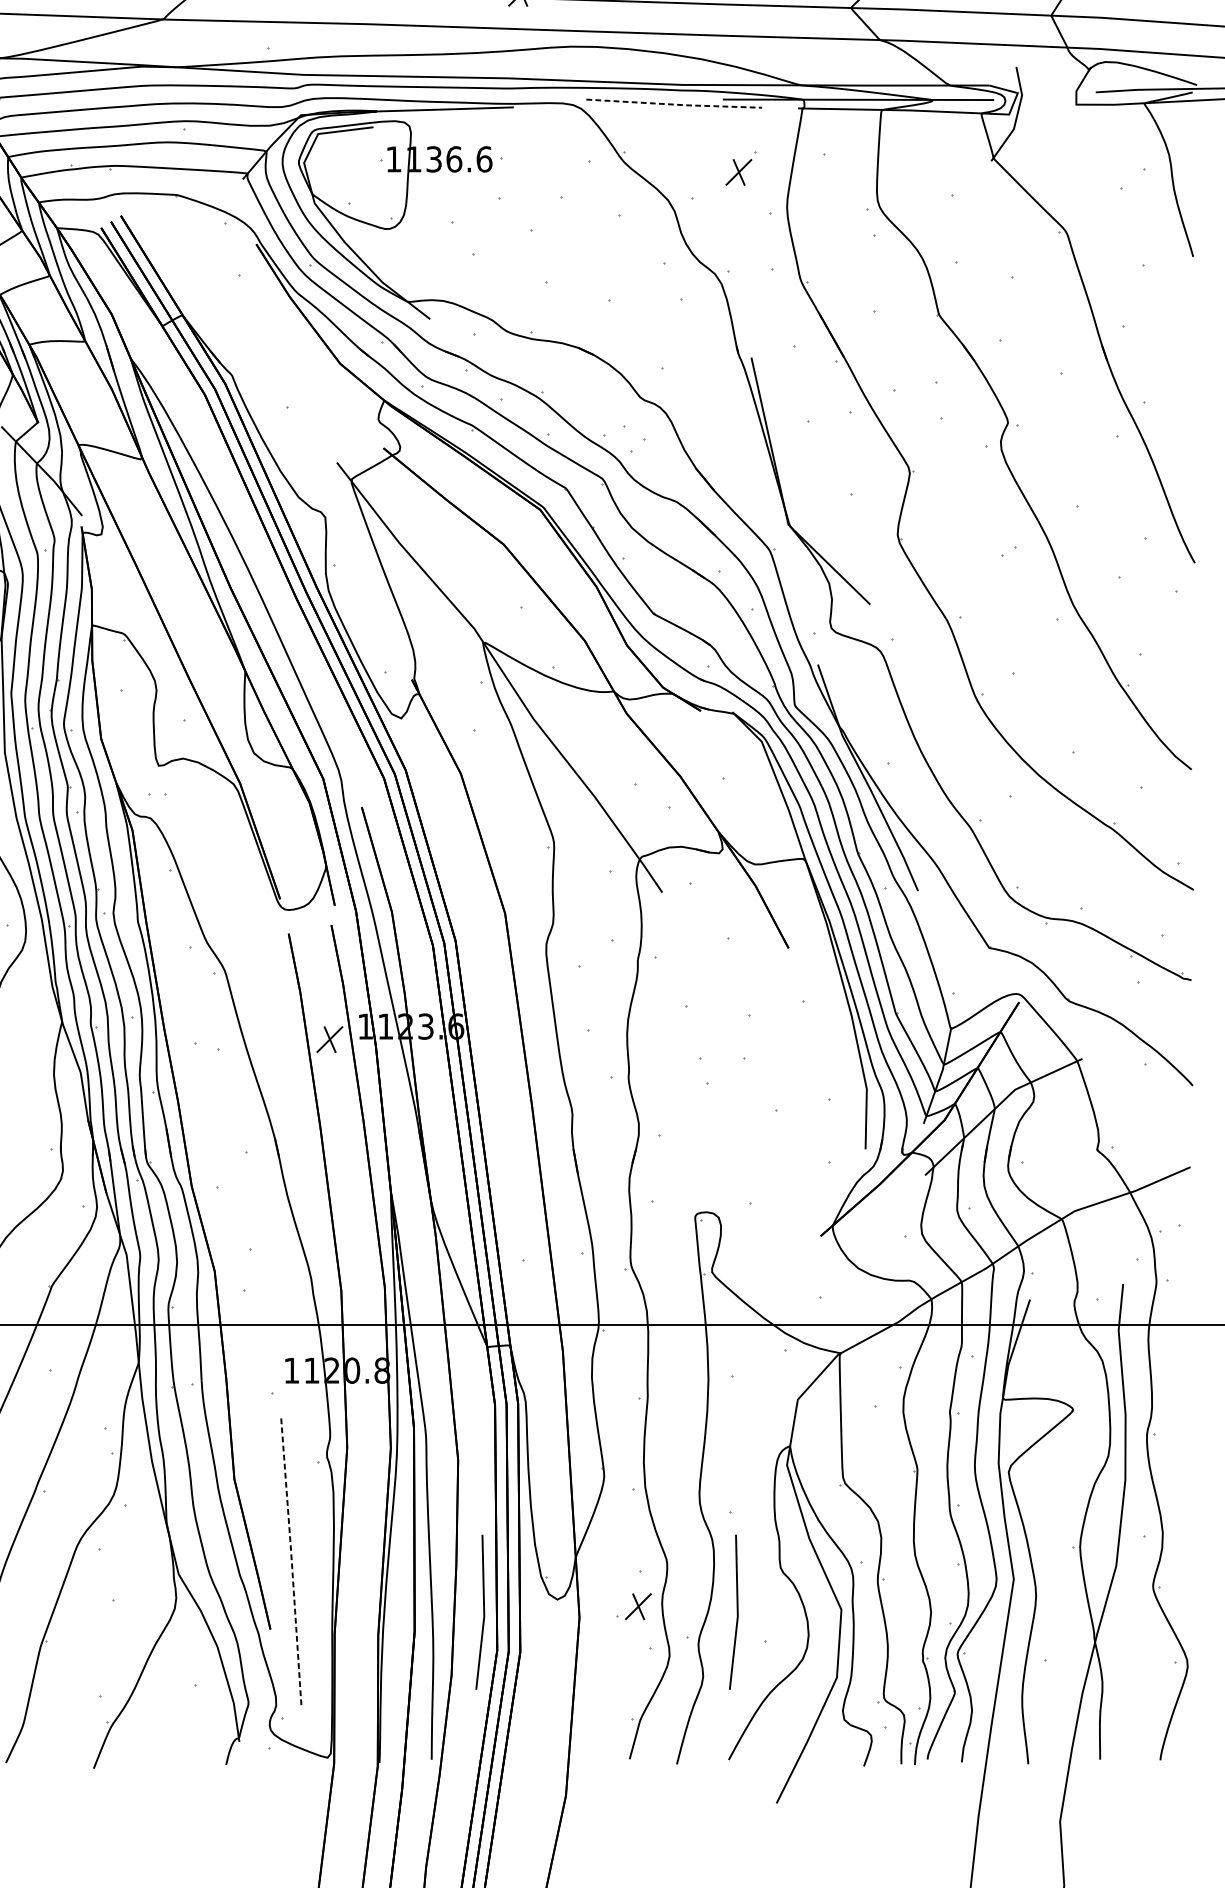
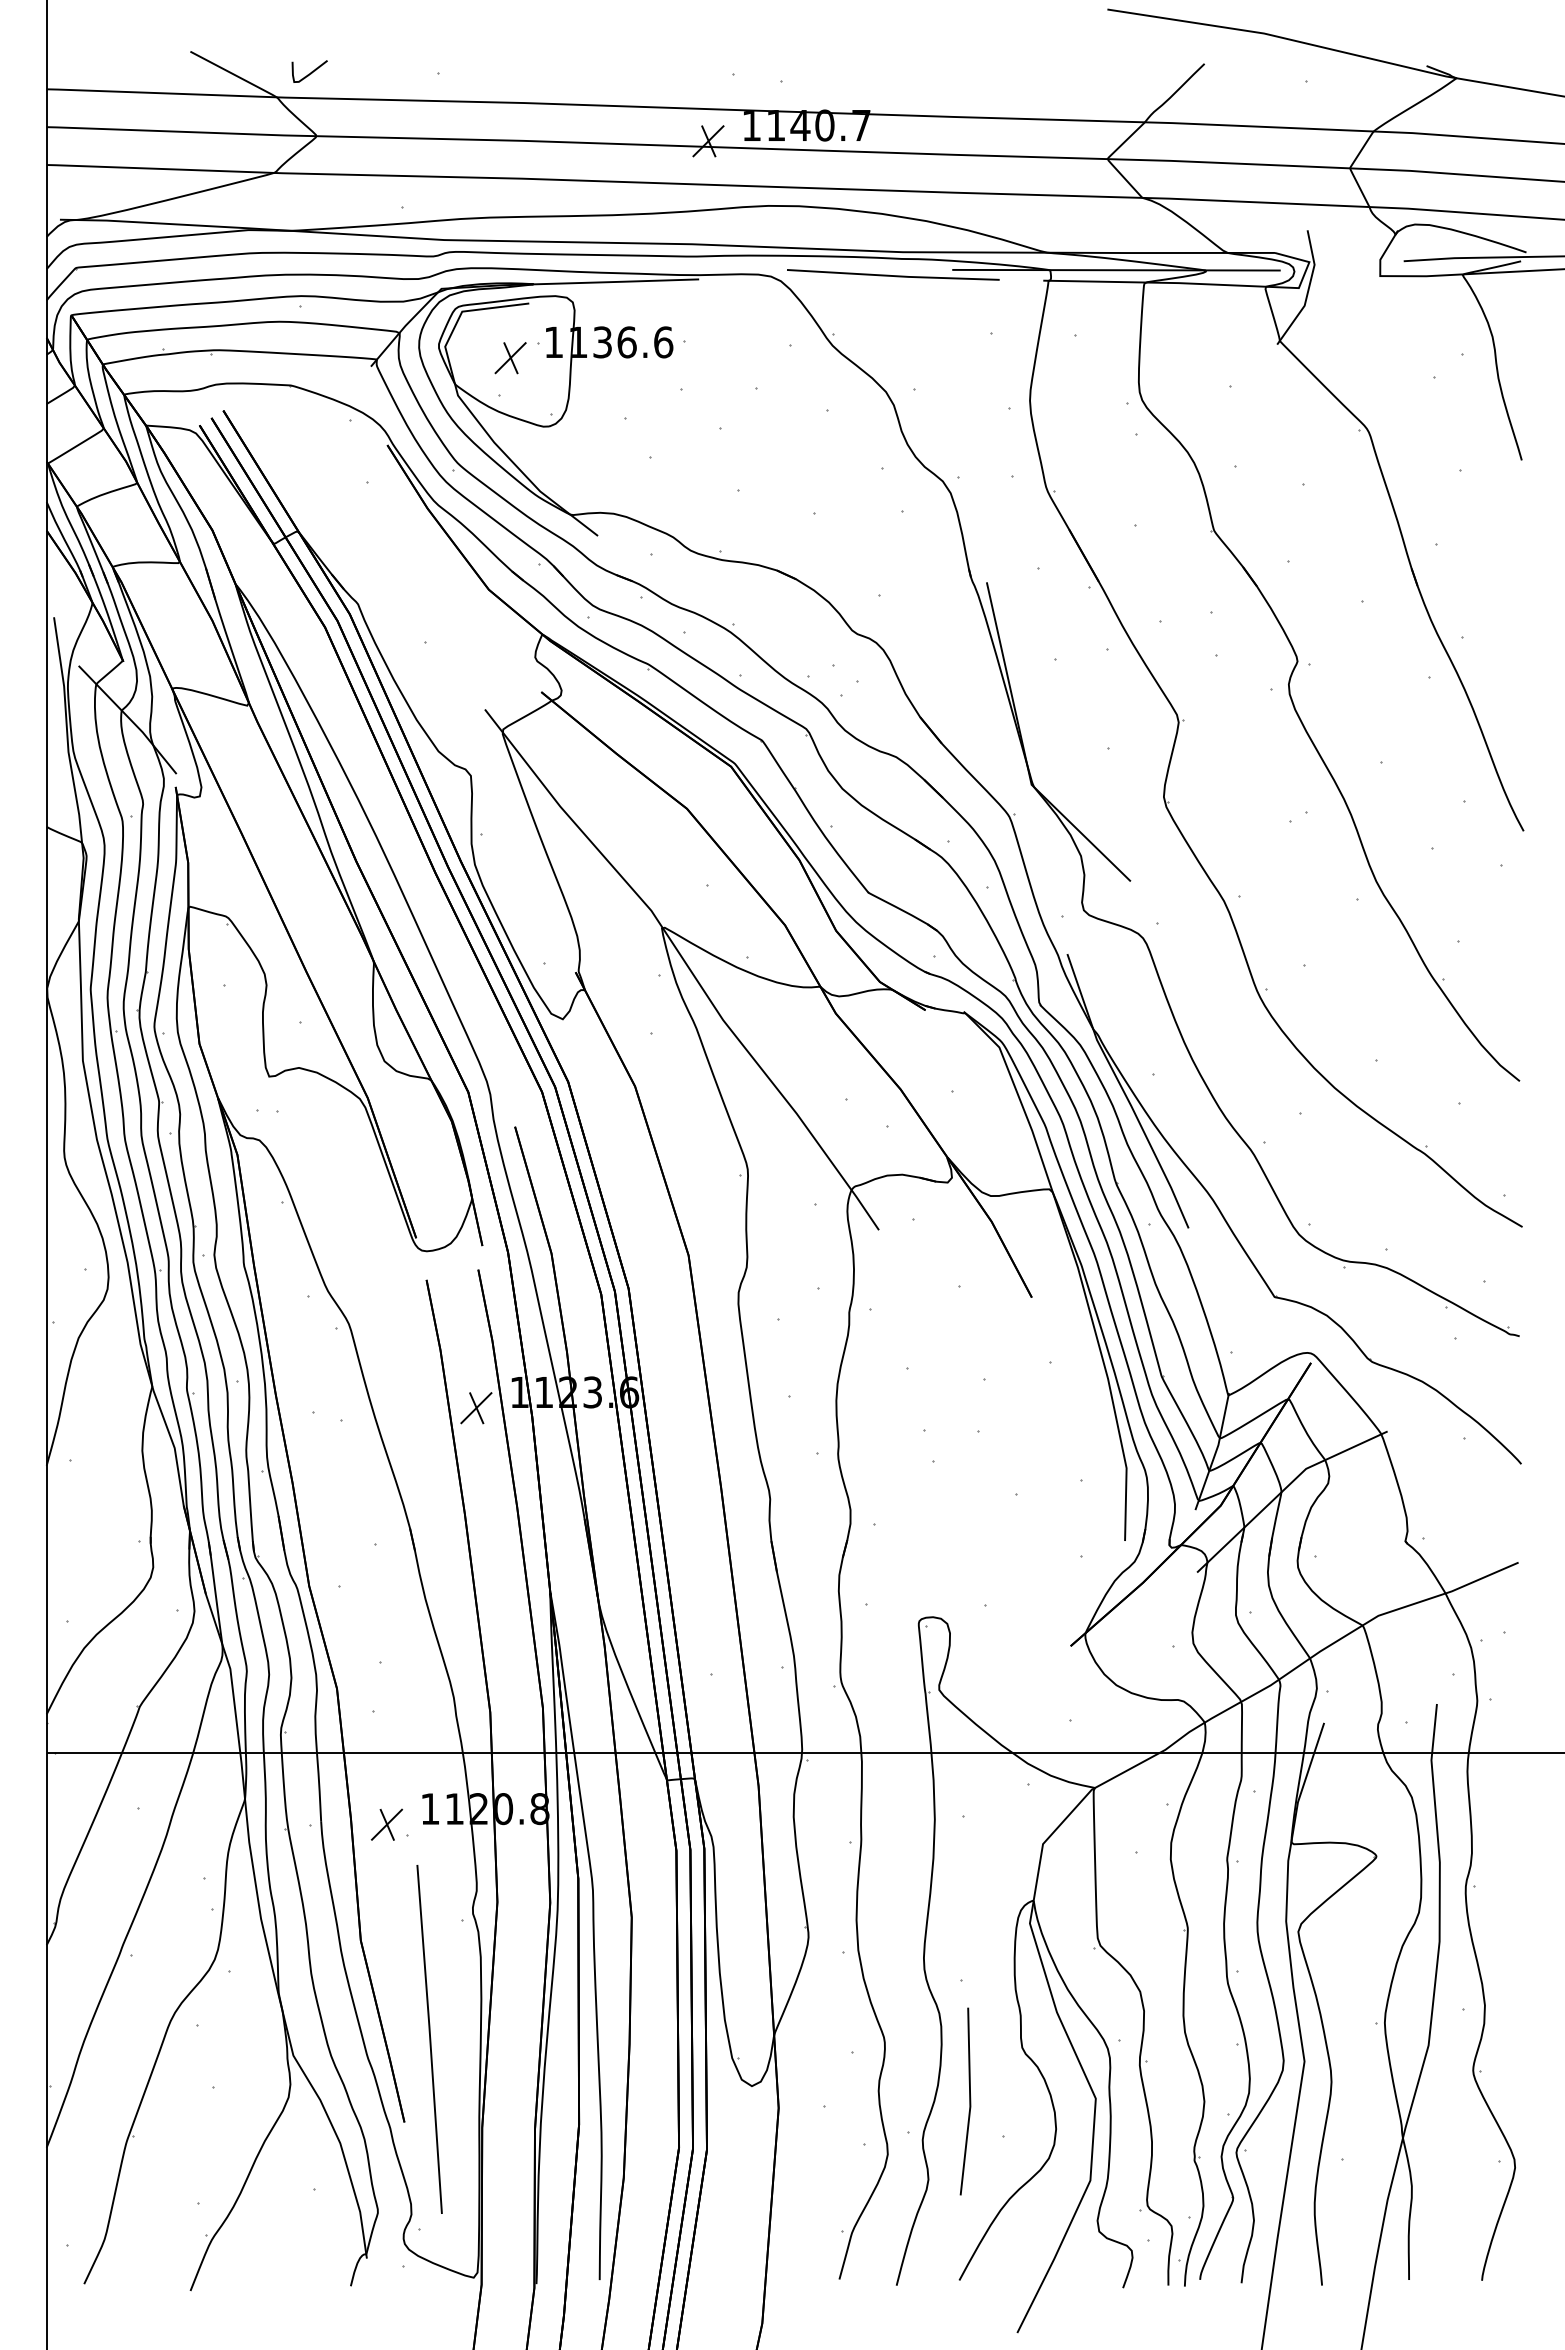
line: (675, 104) -> (894, 276), dashed -> solid
part: (738, 172) -> (510, 358), moved
line: (291, 1560) -> (430, 2038), dashed -> solid
part: (638, 1606) -> (387, 1824), moved
line: (483, 1612) -> (662, 2101), removed

